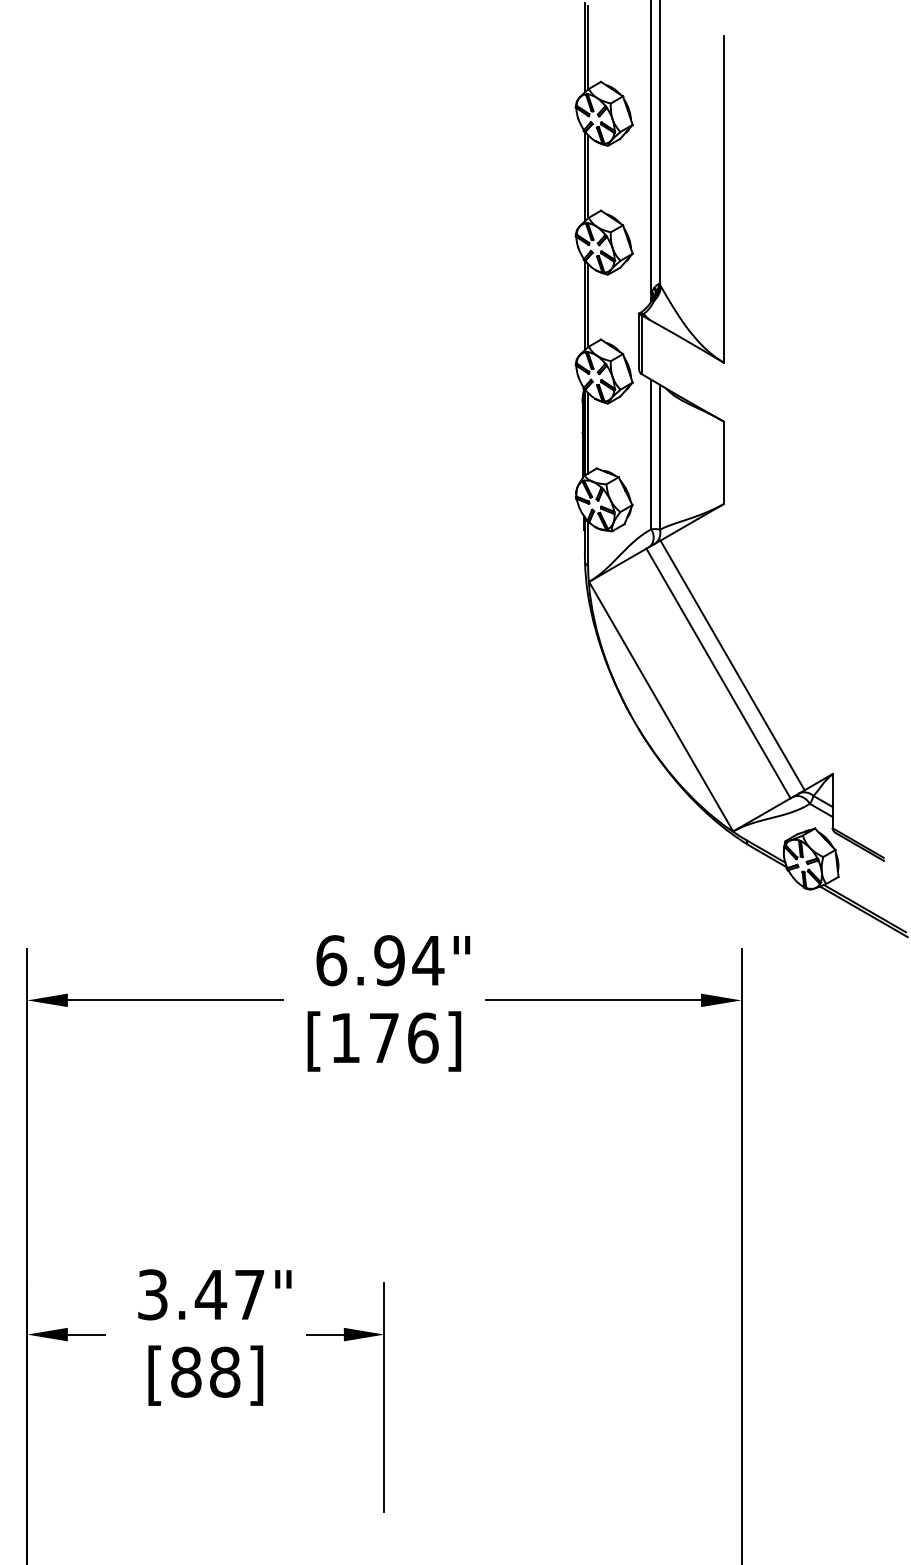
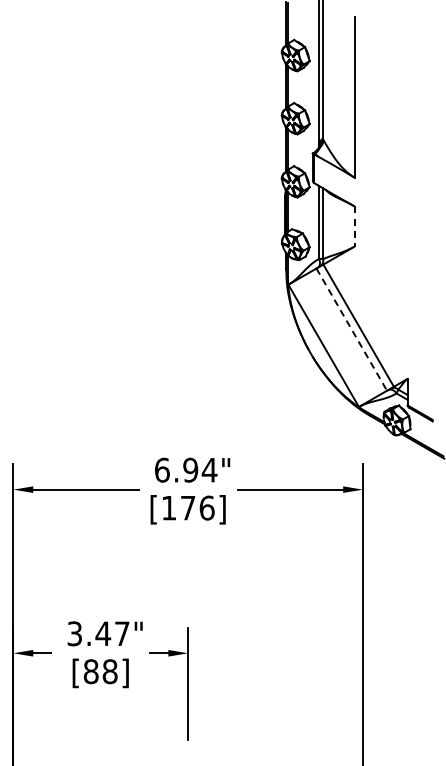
line: (724, 462) -> (354, 226), solid -> dashed
line: (717, 673) -> (351, 329), solid -> dashed

